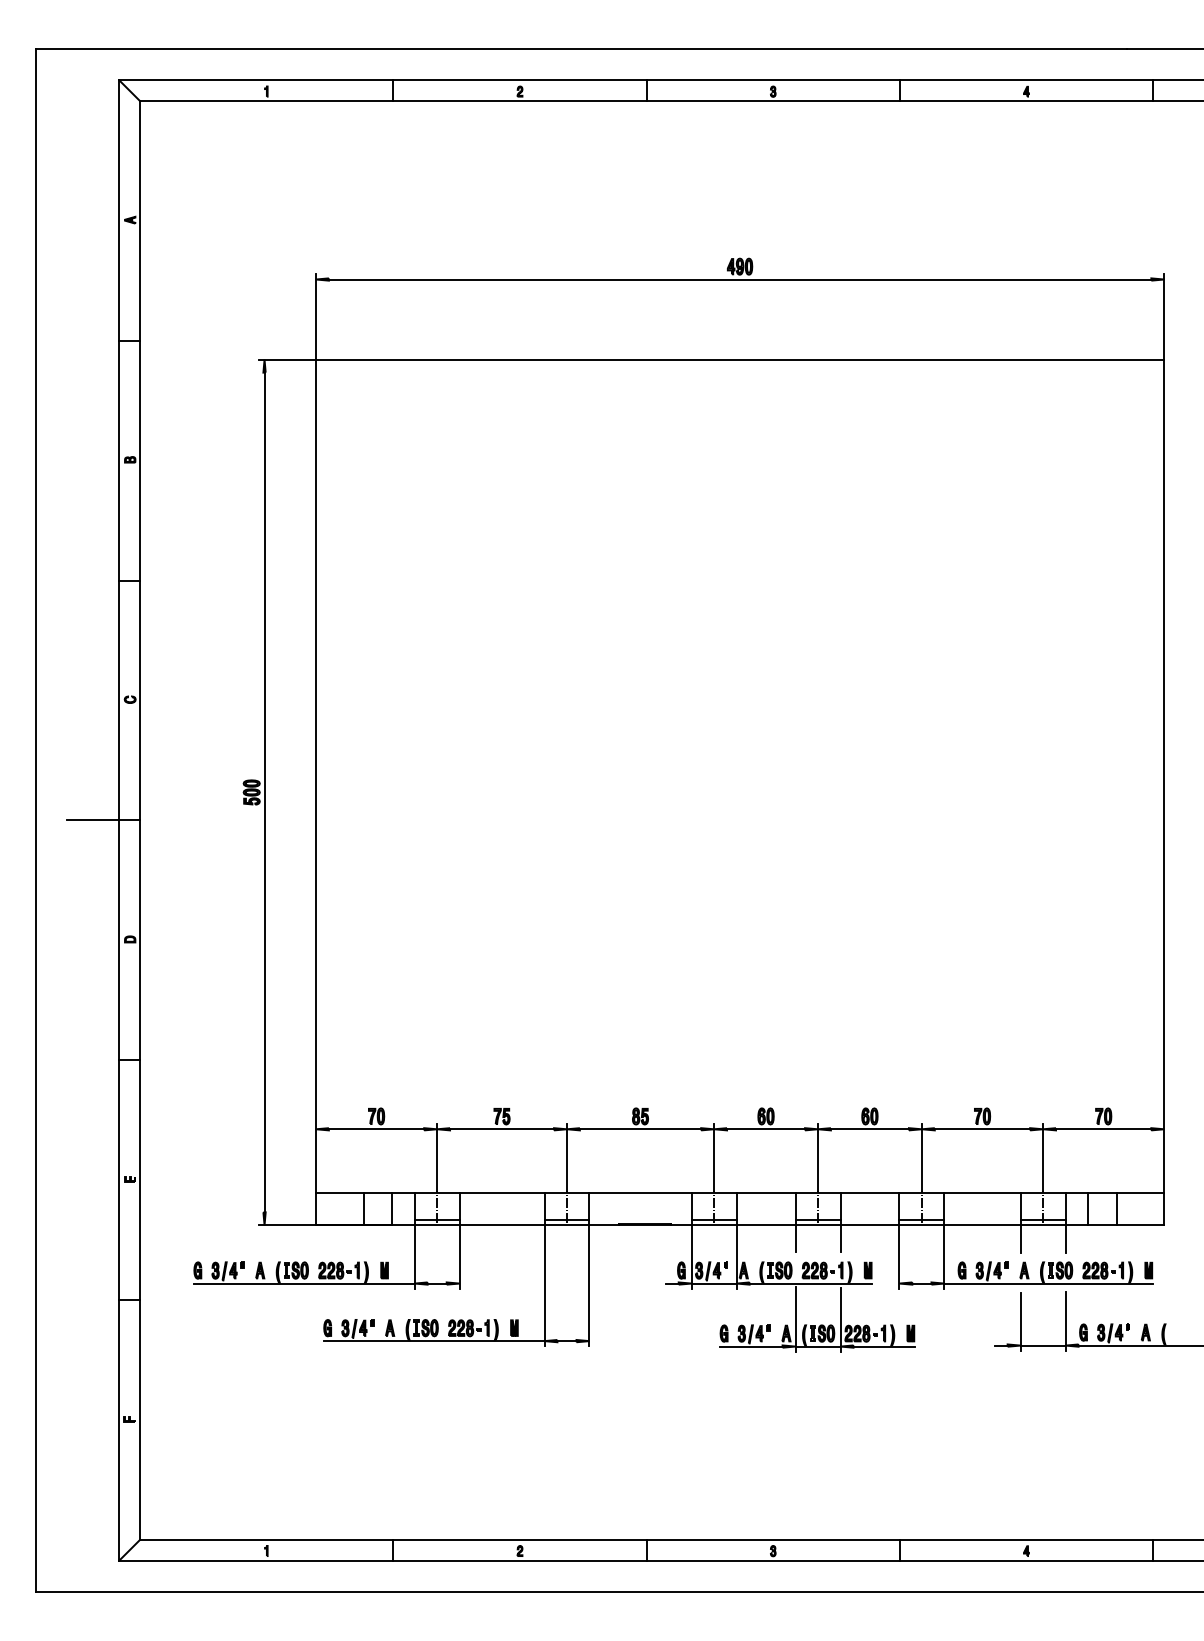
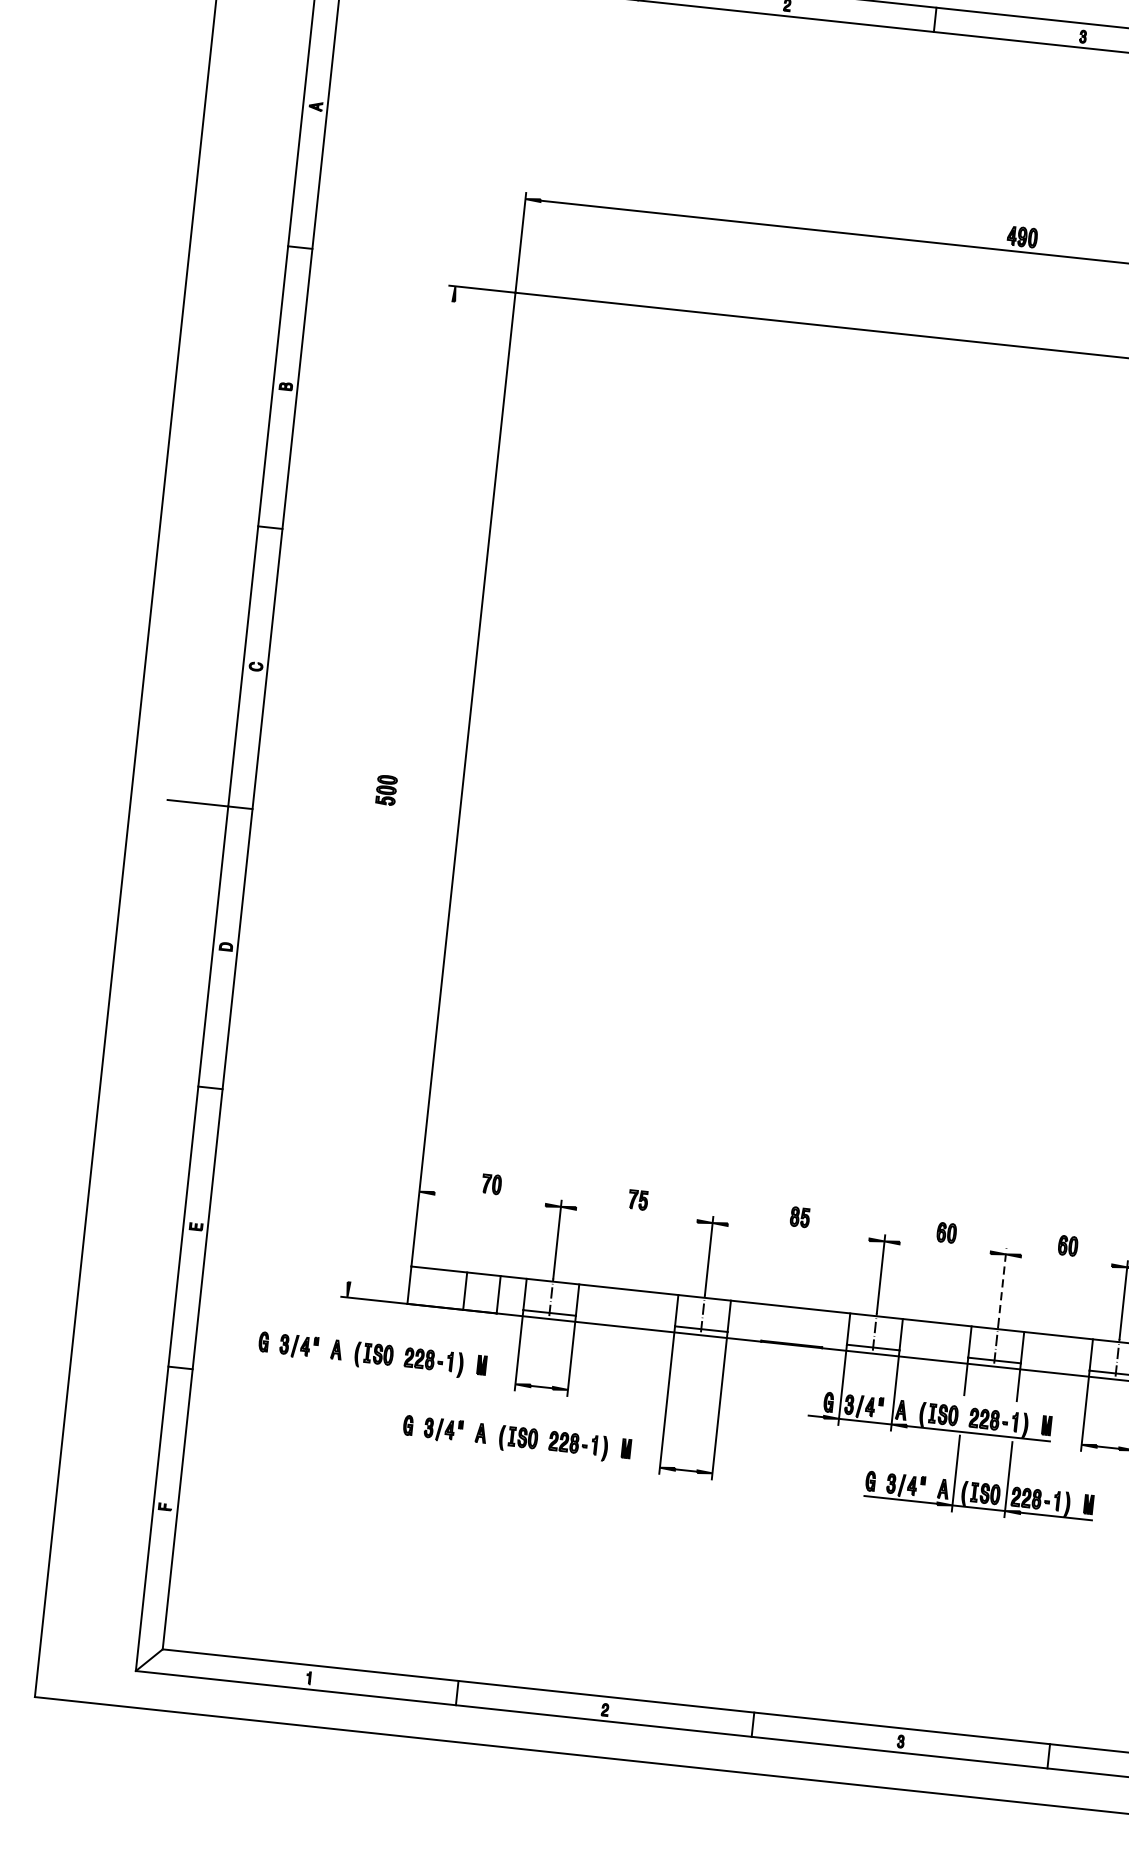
line: (264, 792) -> (401, 791), removed
line: (376, 1129) -> (490, 1199), removed
line: (502, 1129) -> (637, 1215), removed
line: (640, 1129) -> (798, 1232), removed
line: (766, 1129) -> (945, 1248), removed
line: (869, 1129) -> (1066, 1261), removed
line: (818, 1156) -> (1003, 1286), solid -> dashed
line: (303, 1283) -> (385, 1370), removed
line: (433, 1341) -> (530, 1454), removed

